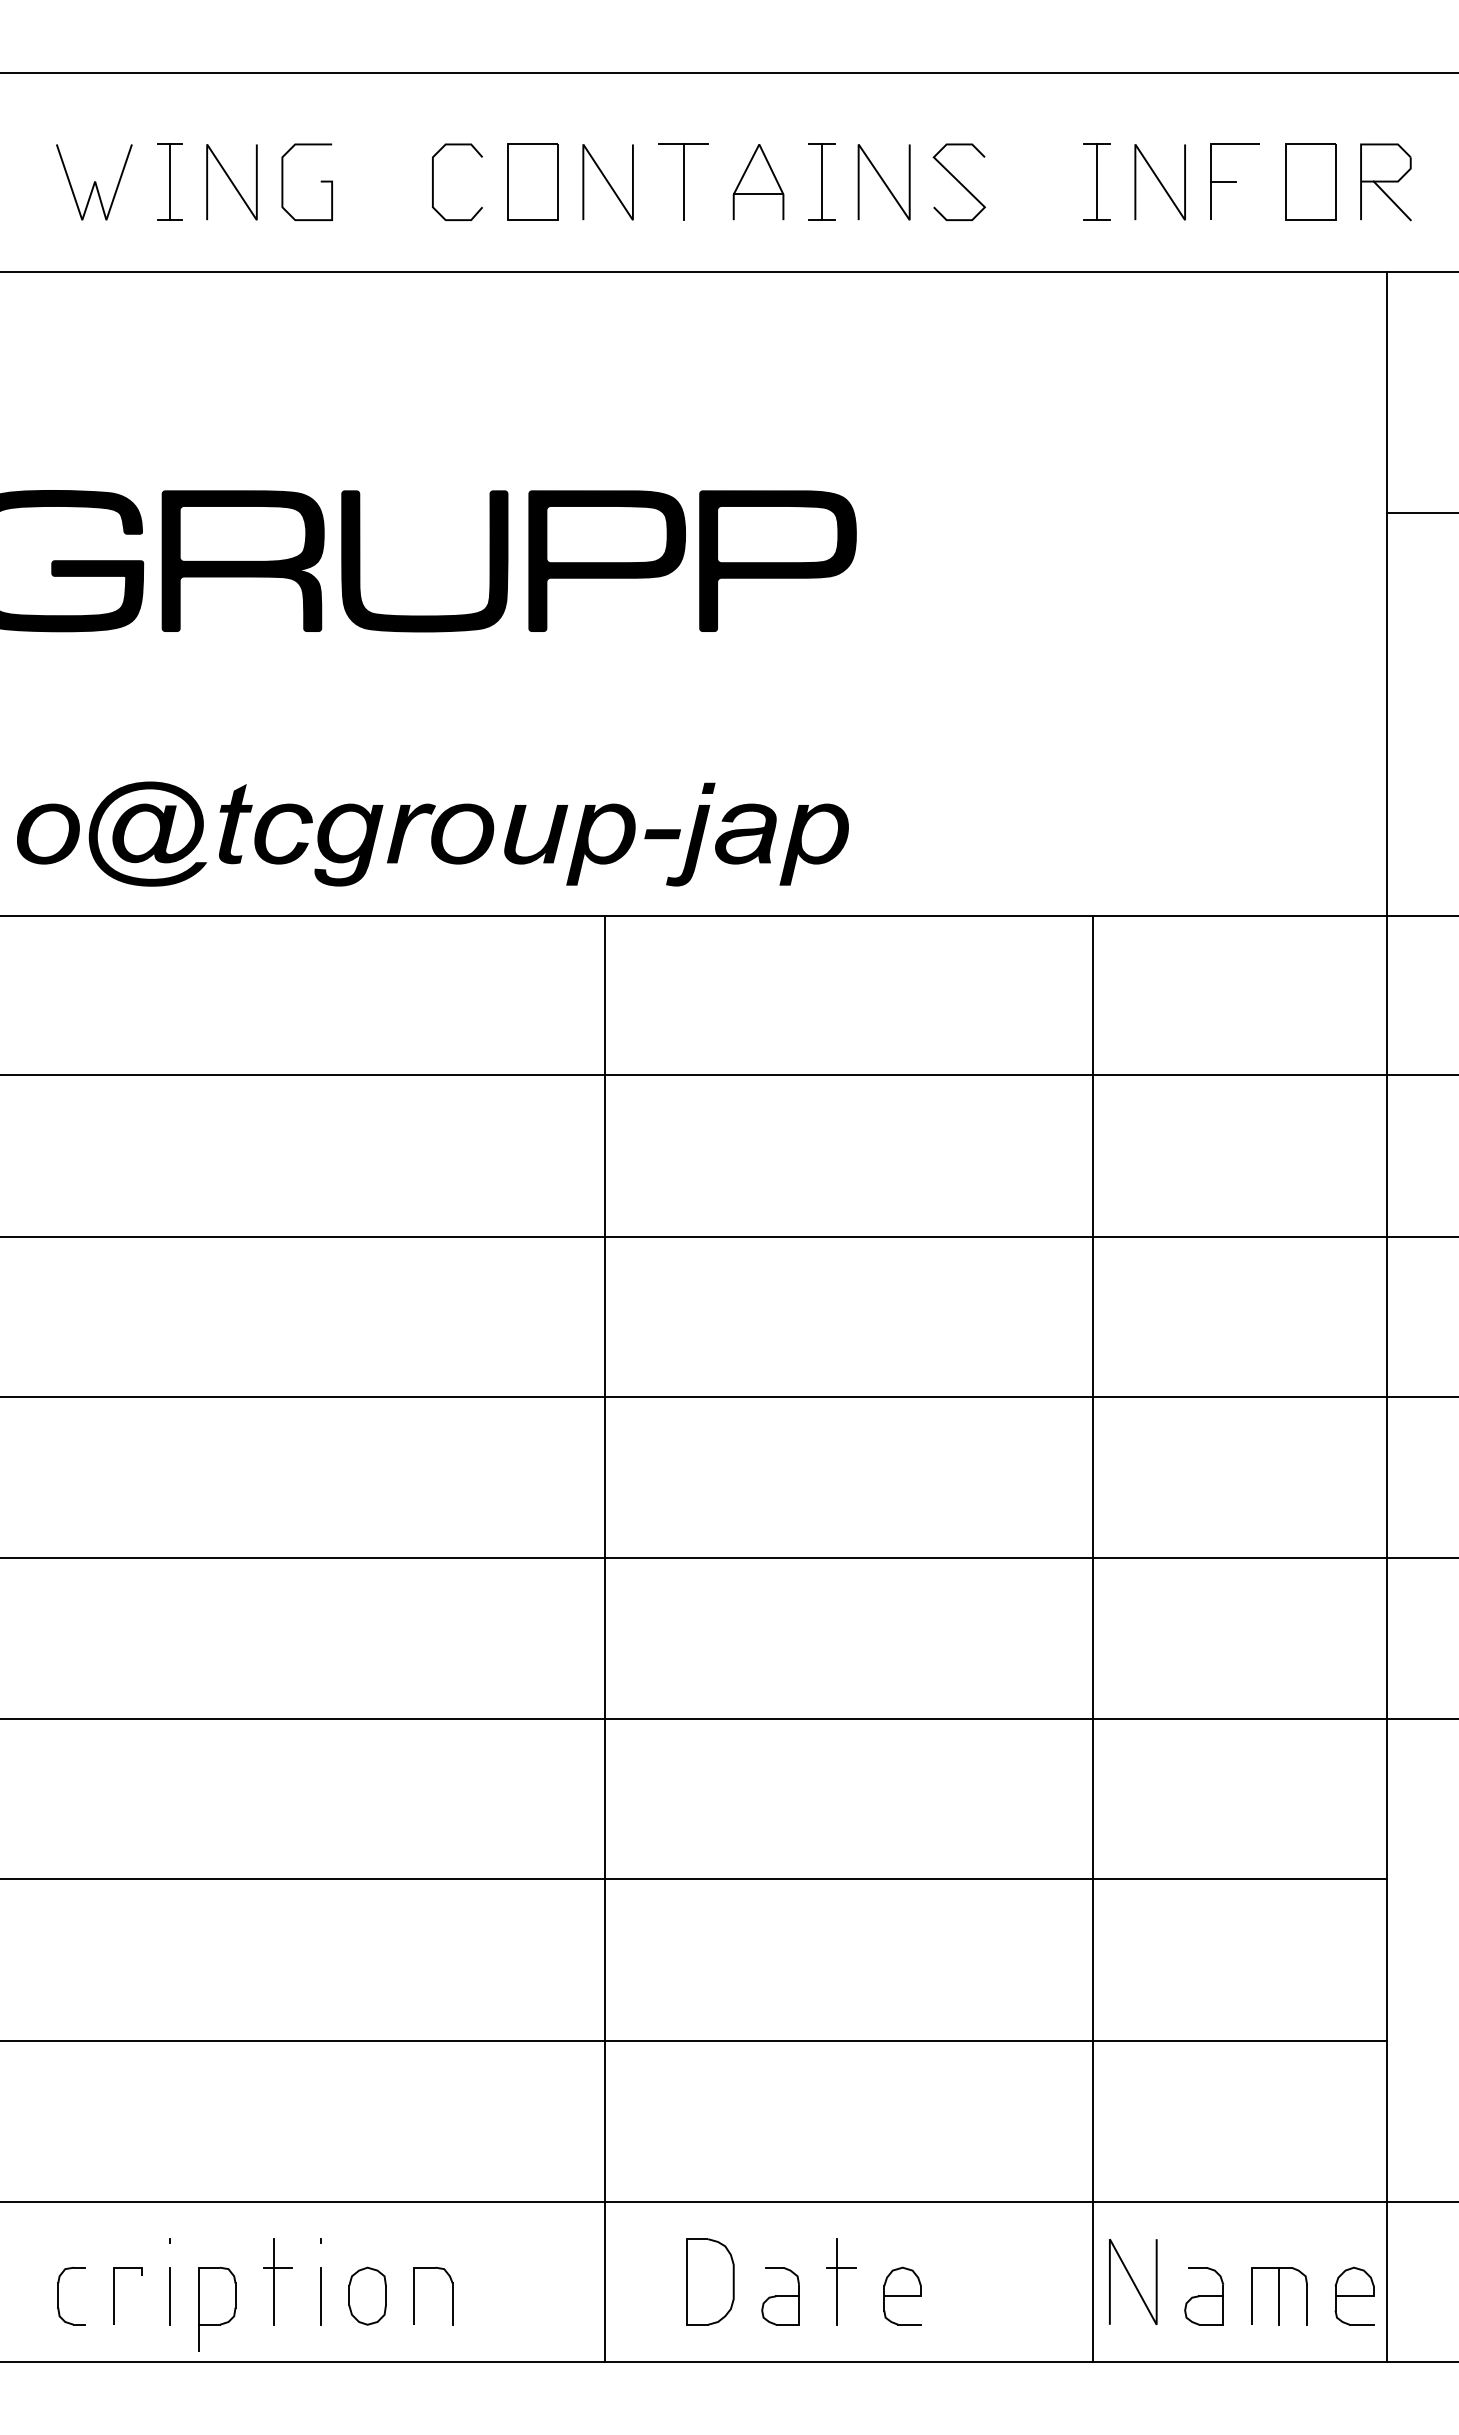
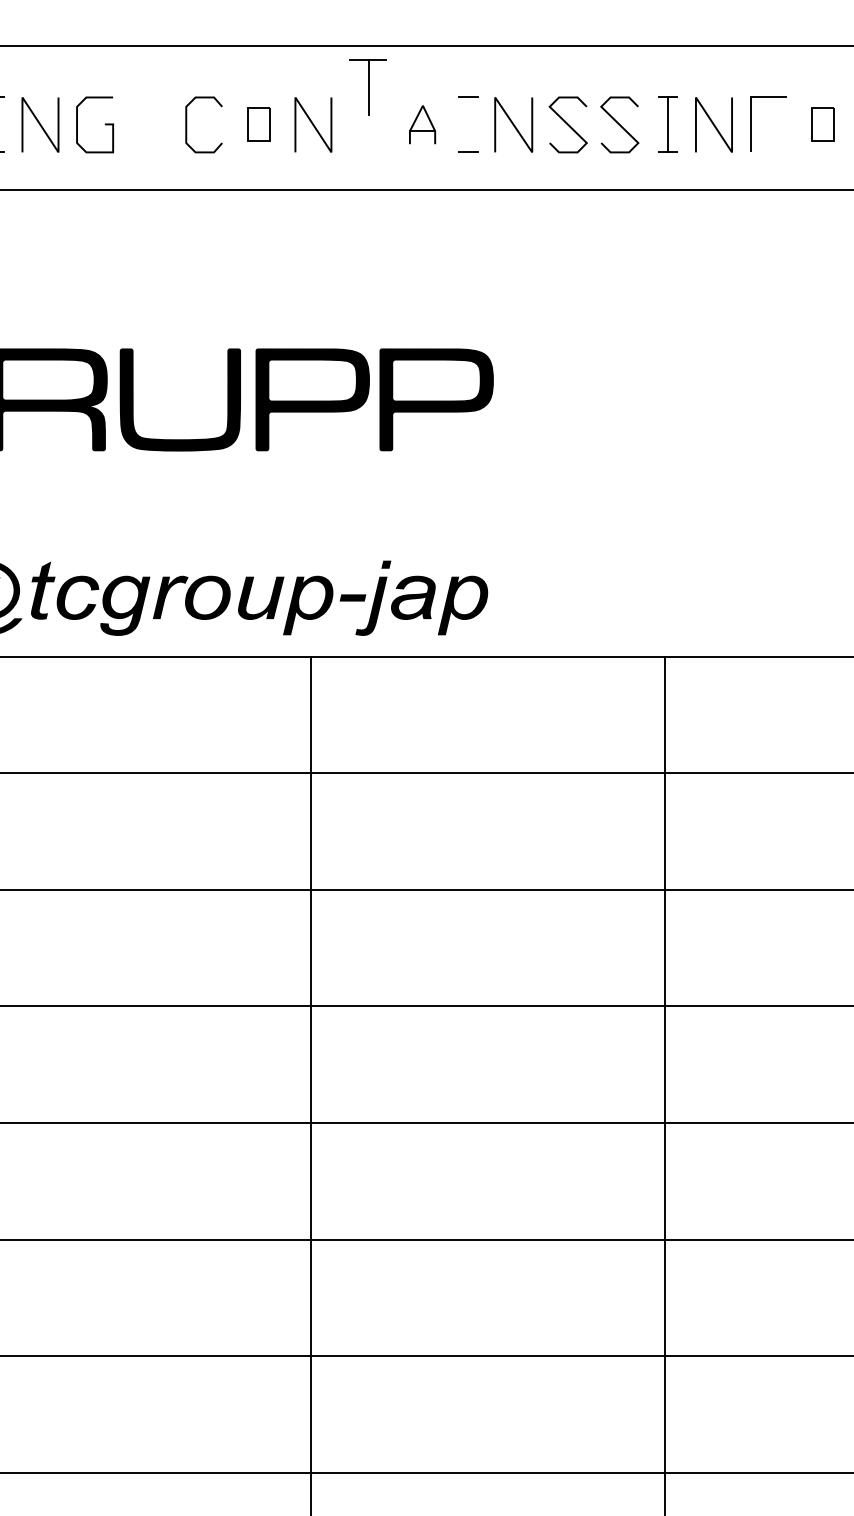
part: (532, 181) -> (258, 124), size x0.6
part: (683, 181) -> (368, 87), moved
curve: (1029, 181) -> (619, 124), added
line: (1223, 181) -> (759, 124), removed
part: (1310, 181) -> (823, 124), size x0.6
part: (758, 182) -> (422, 125), size x0.7
line: (821, 182) -> (468, 125), removed

